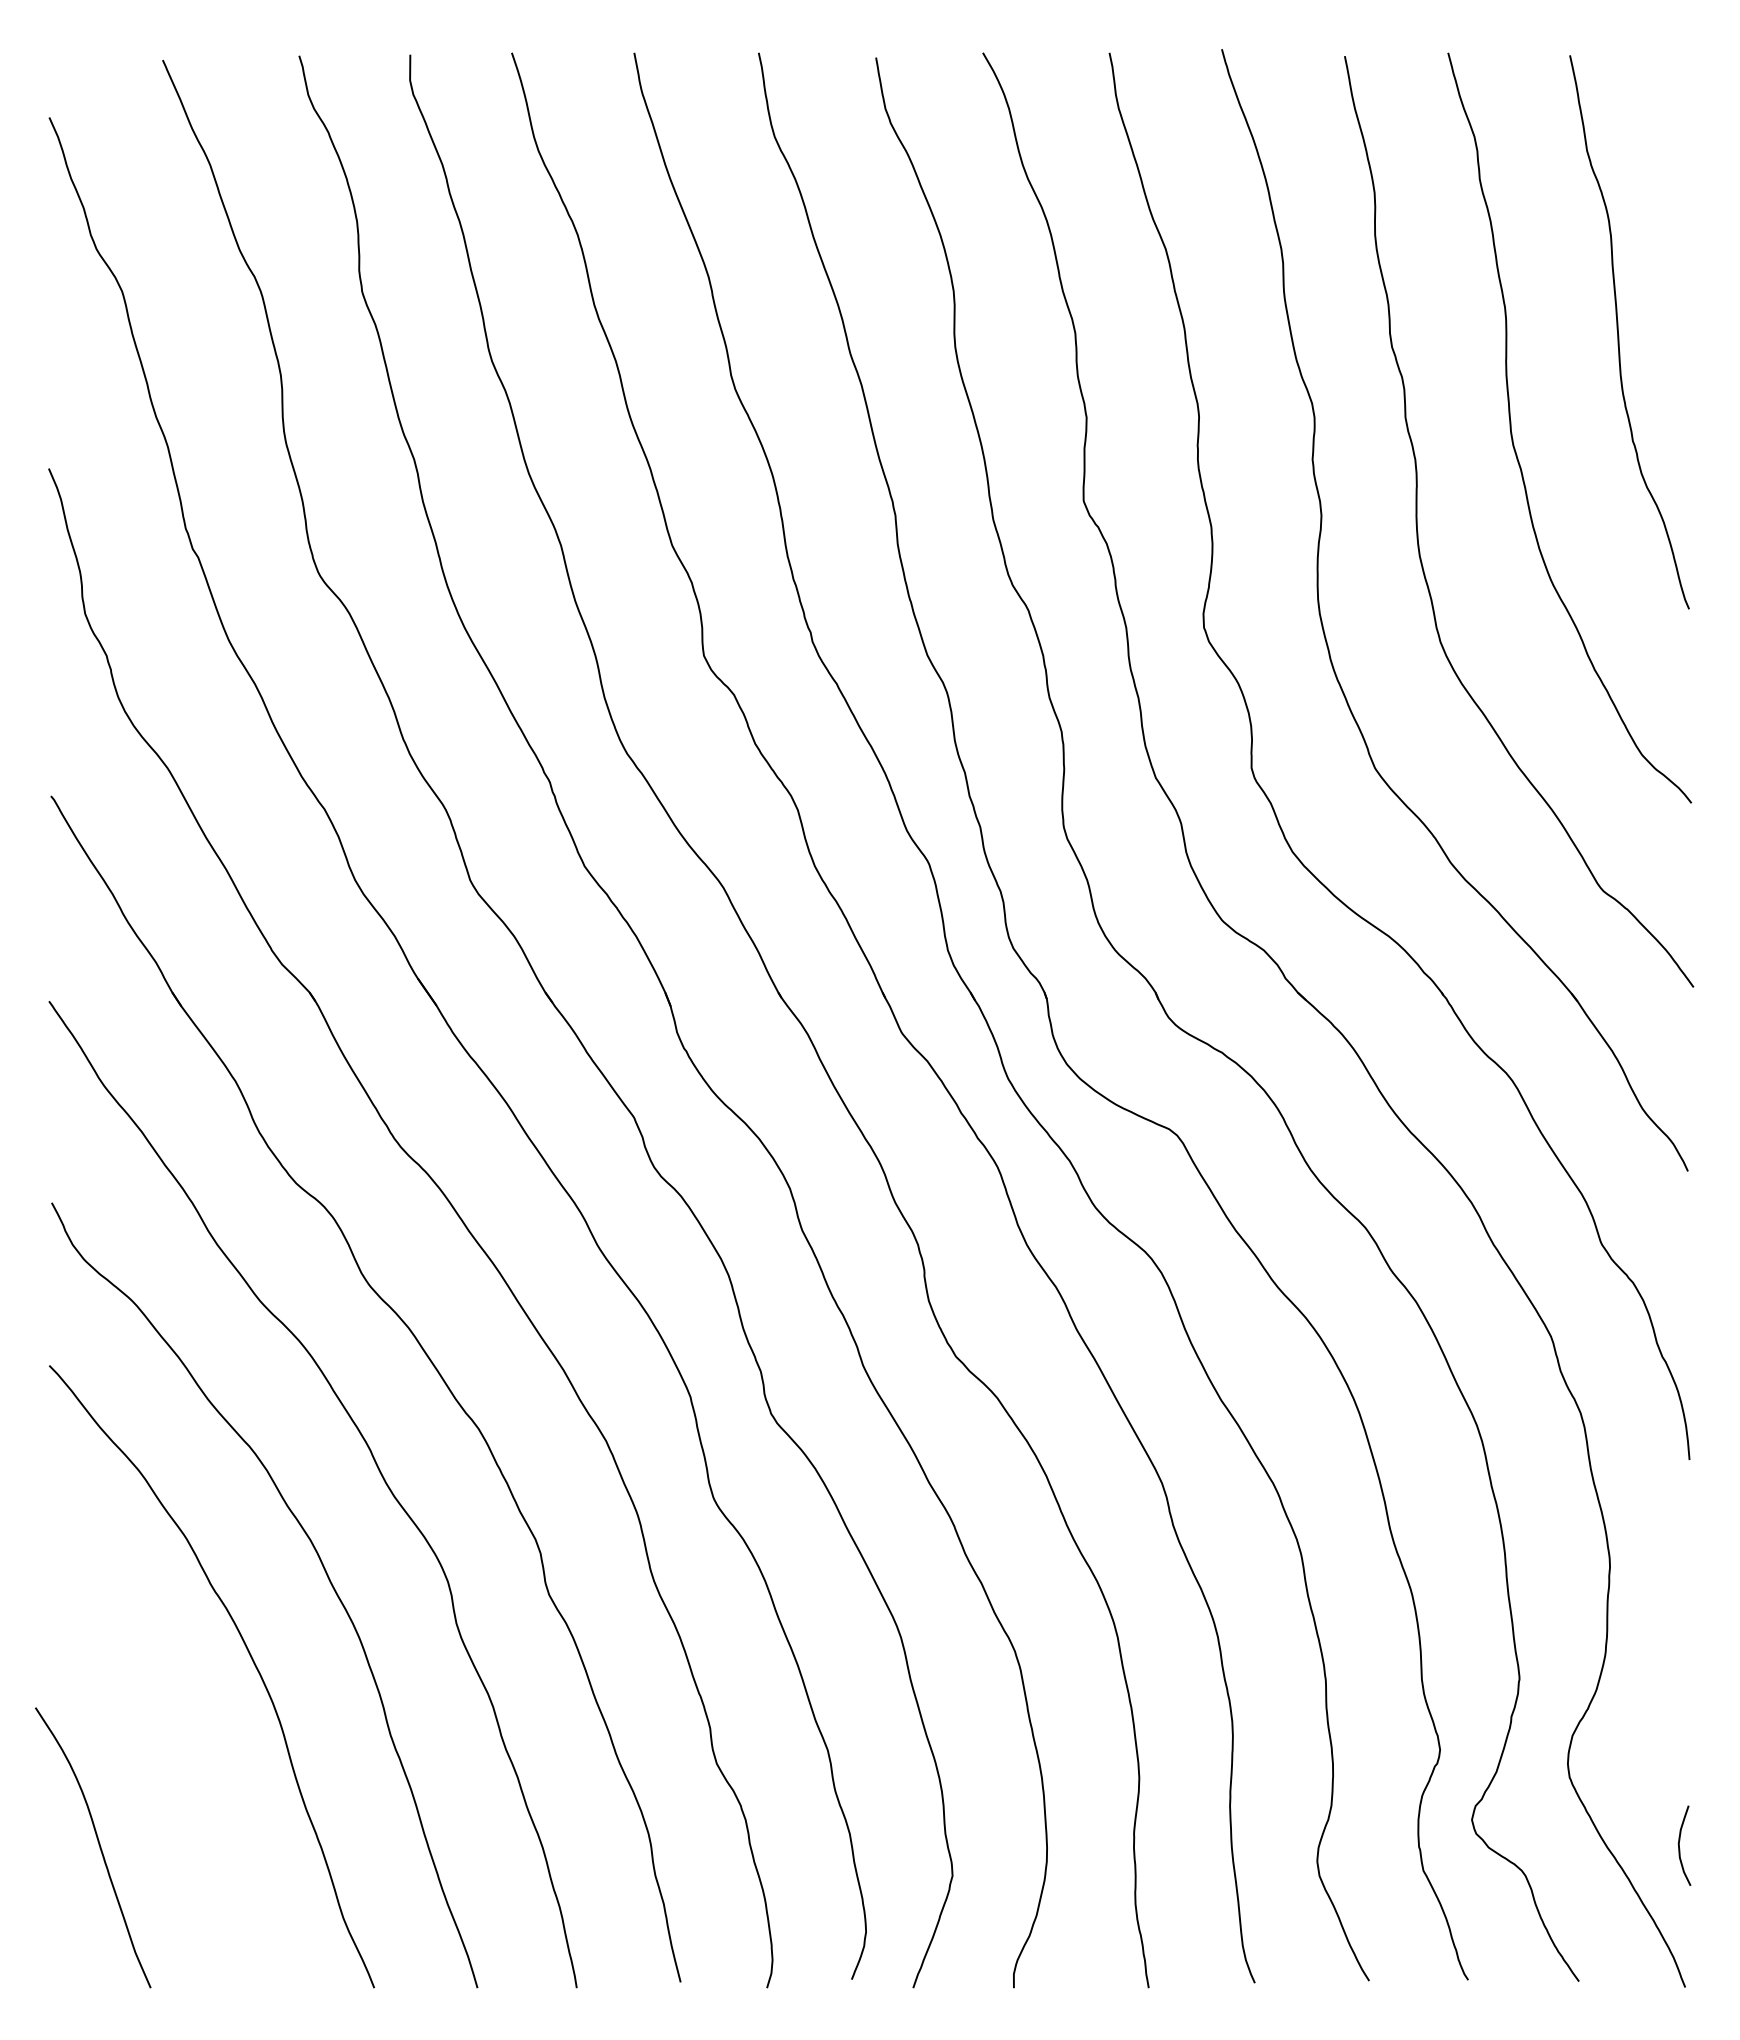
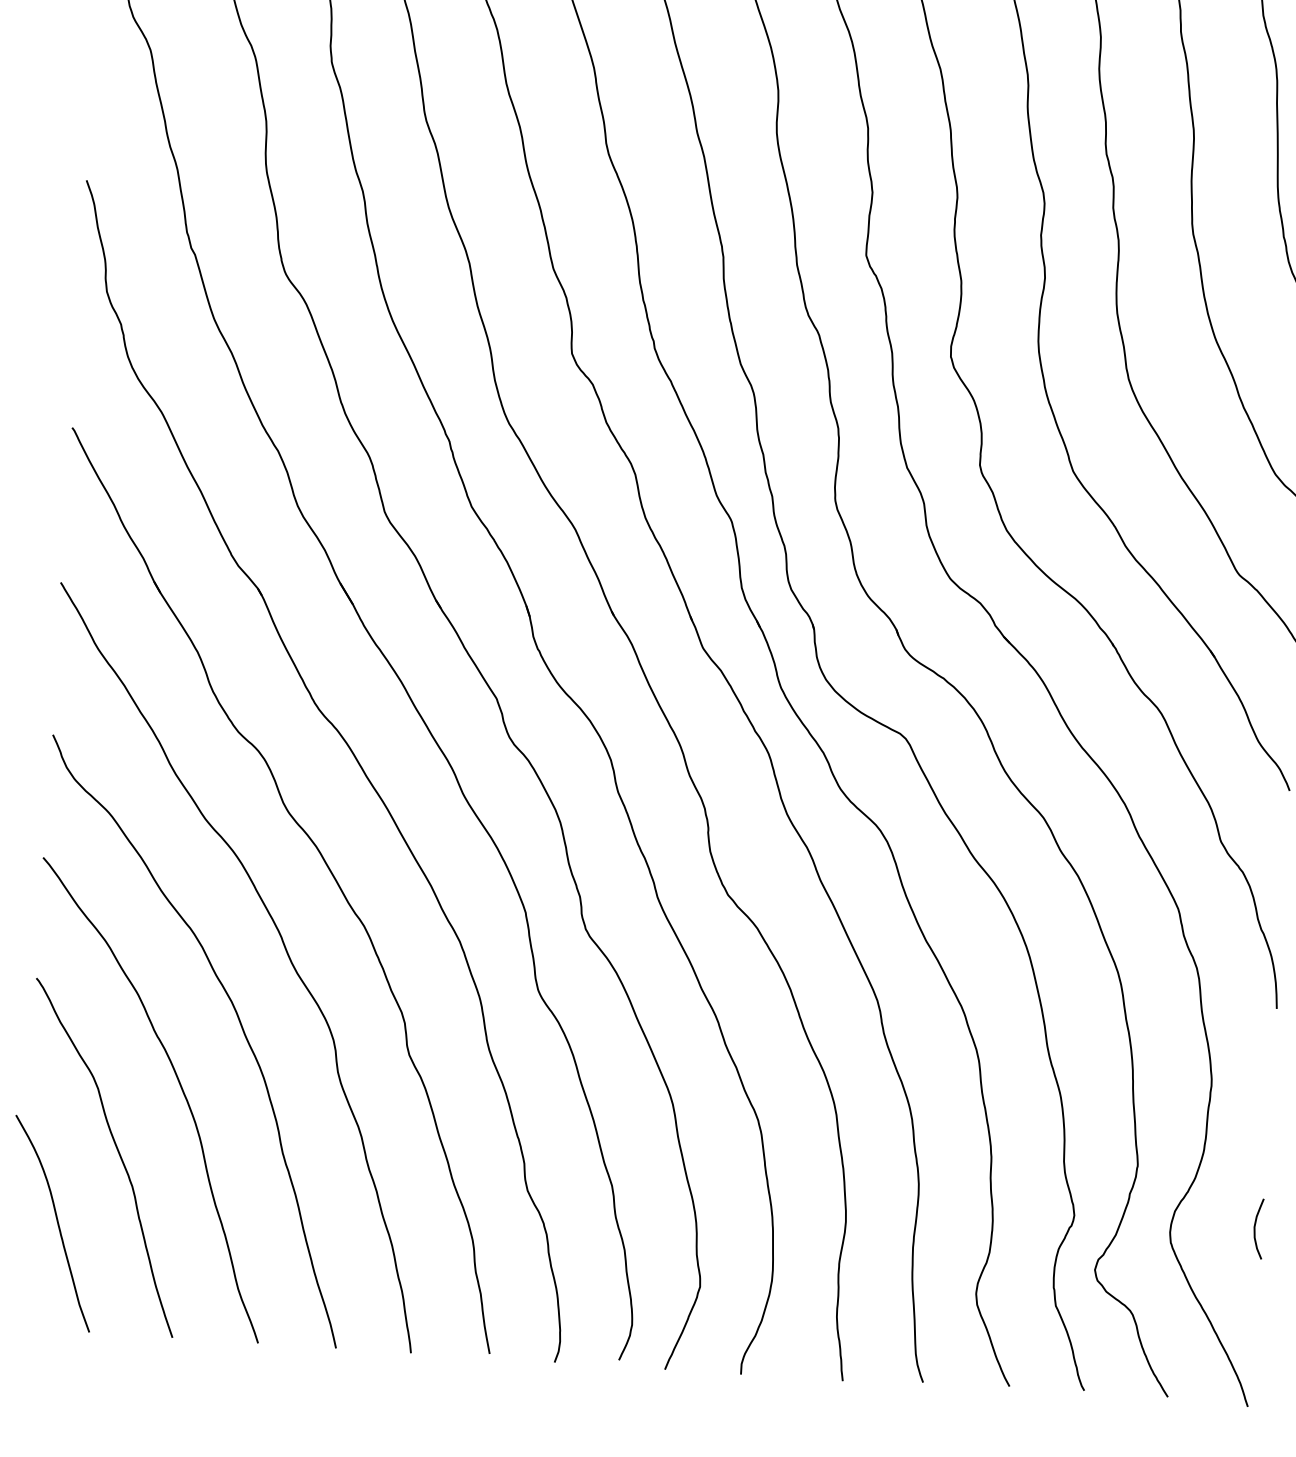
curve: (173, 1748) -> (118, 1152), added
curve: (1679, 1845) -> (1254, 1228), moved

